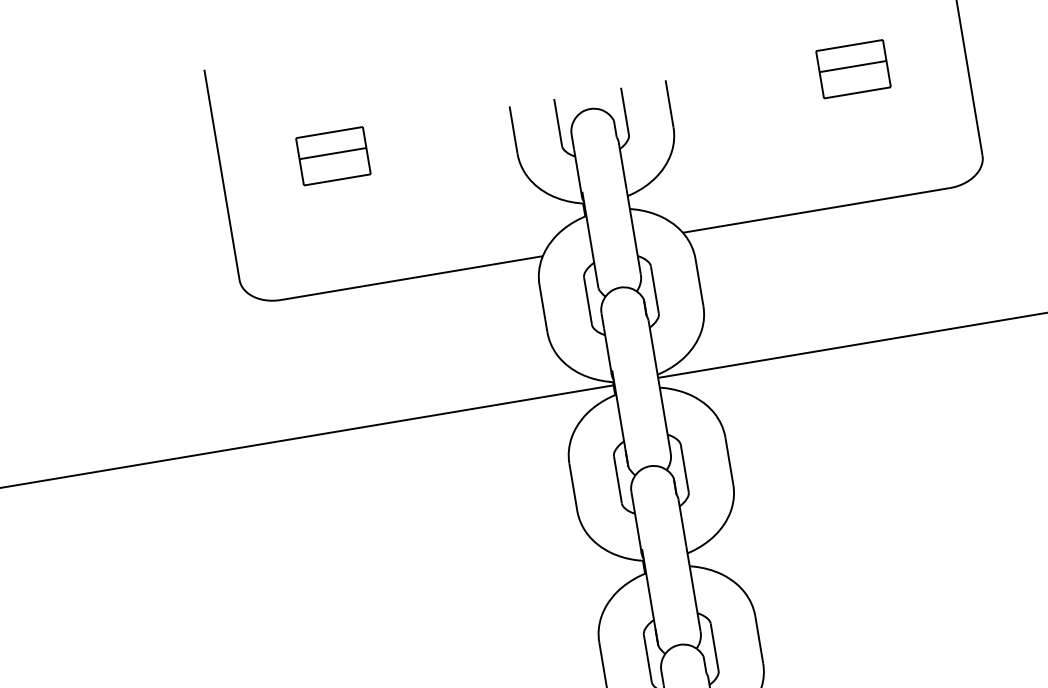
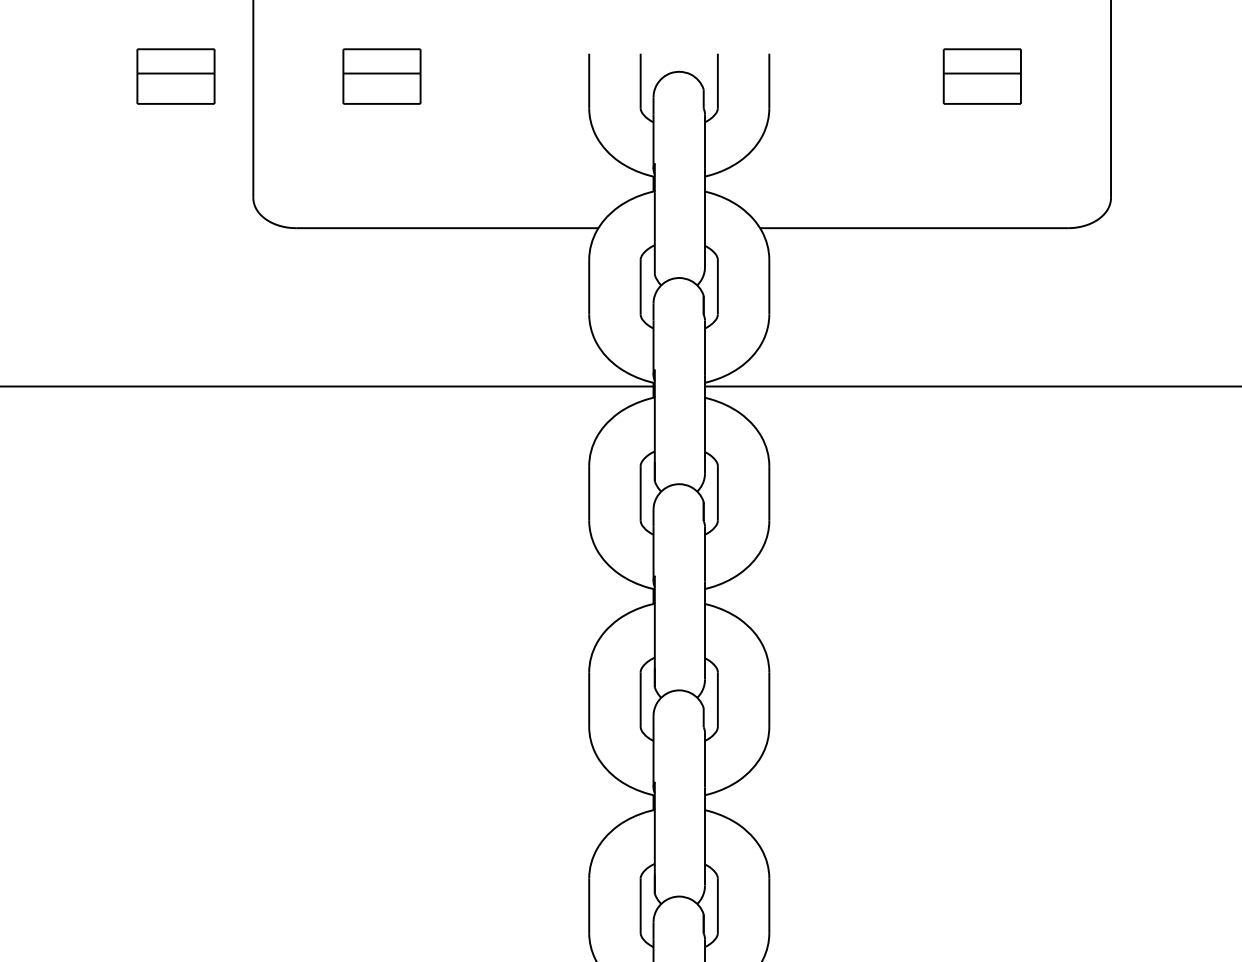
part: (154, 186) -> (175, 76), added

